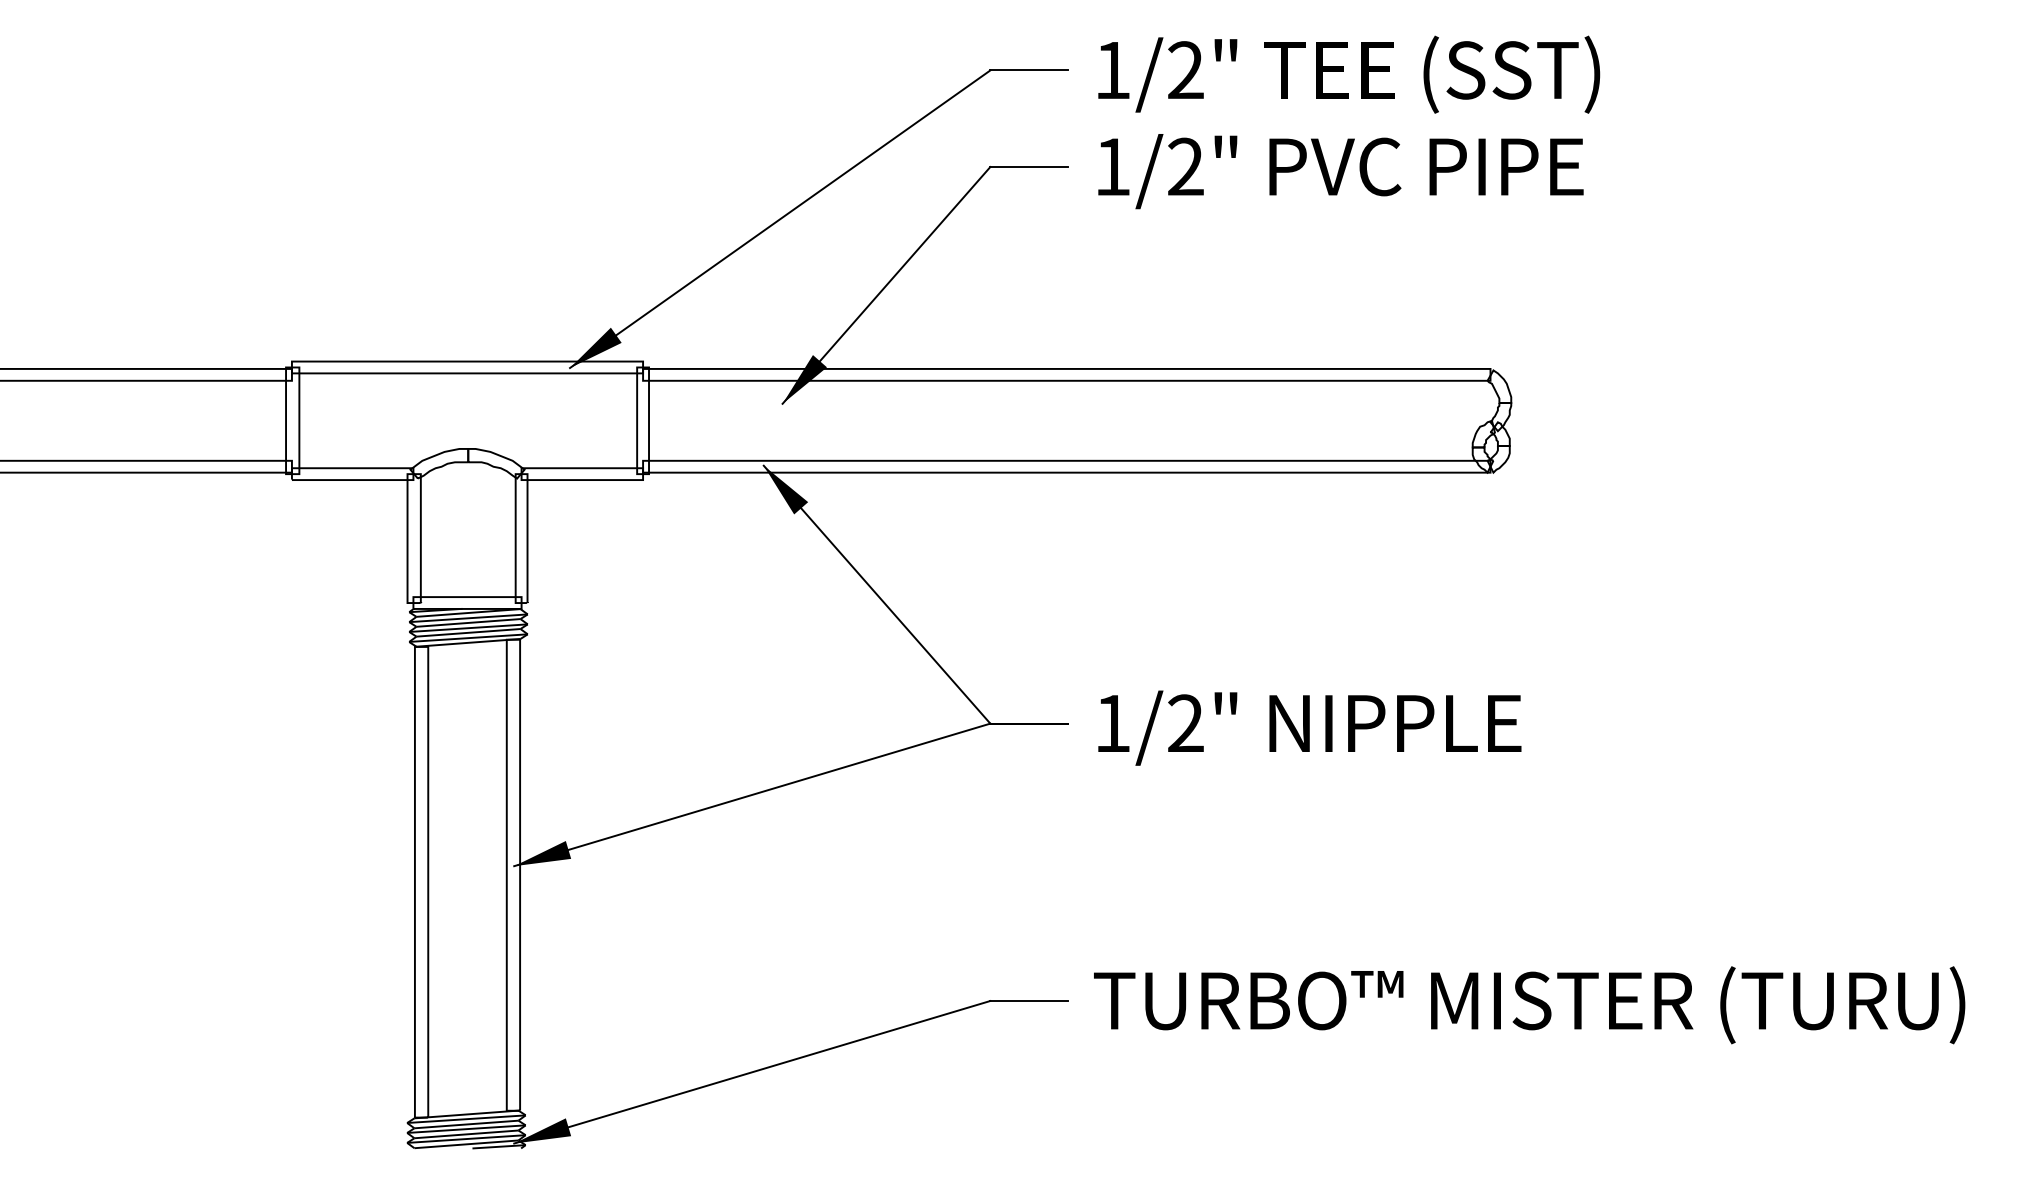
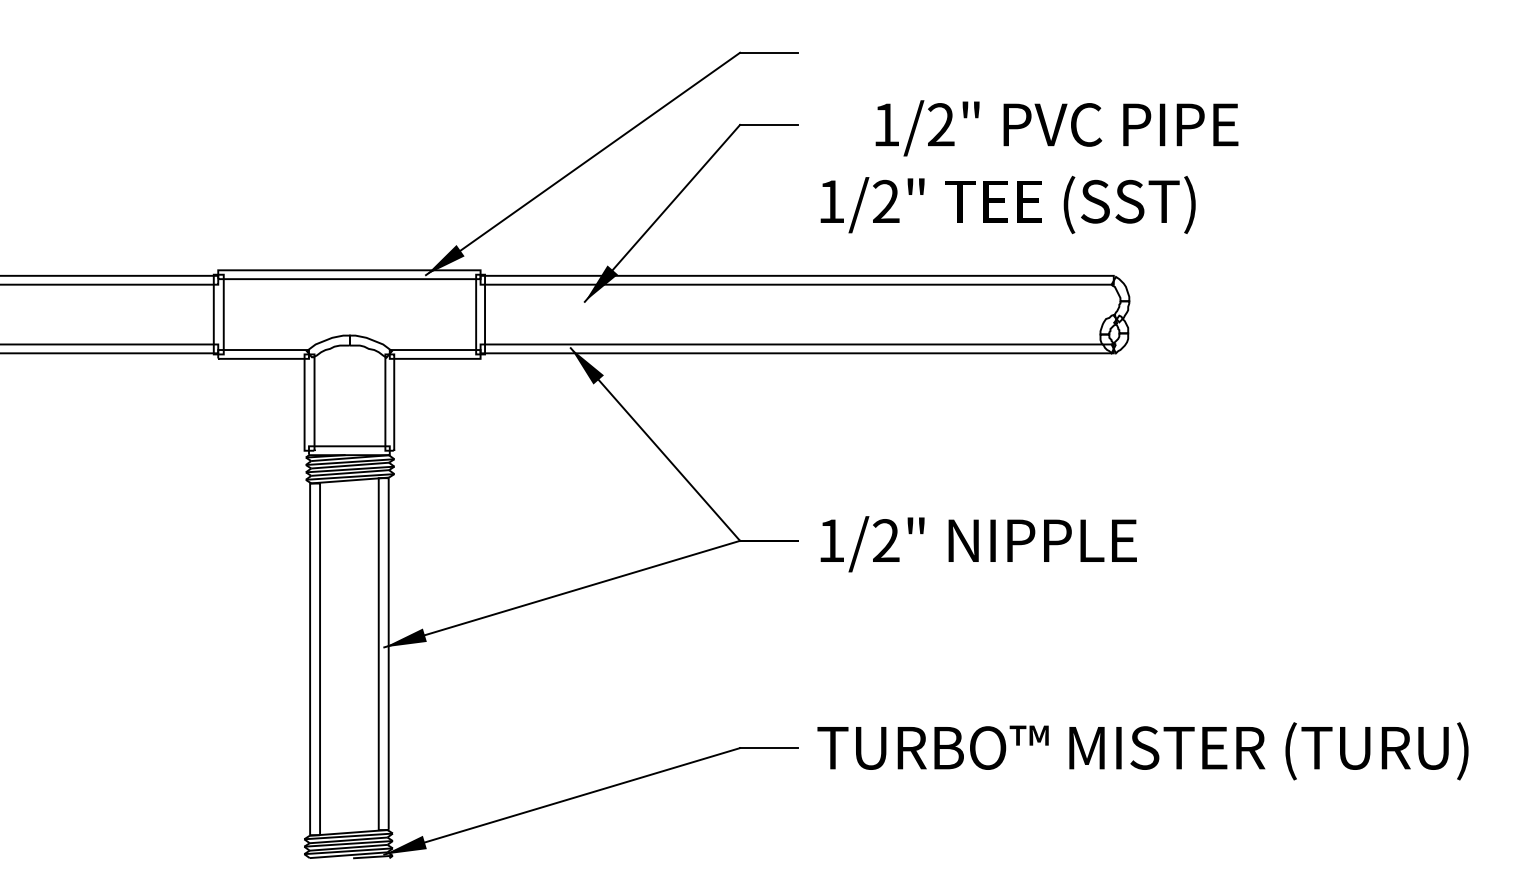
text: (1348, 74) -> (1007, 204), moved
text: (1340, 171) -> (1056, 128), moved

